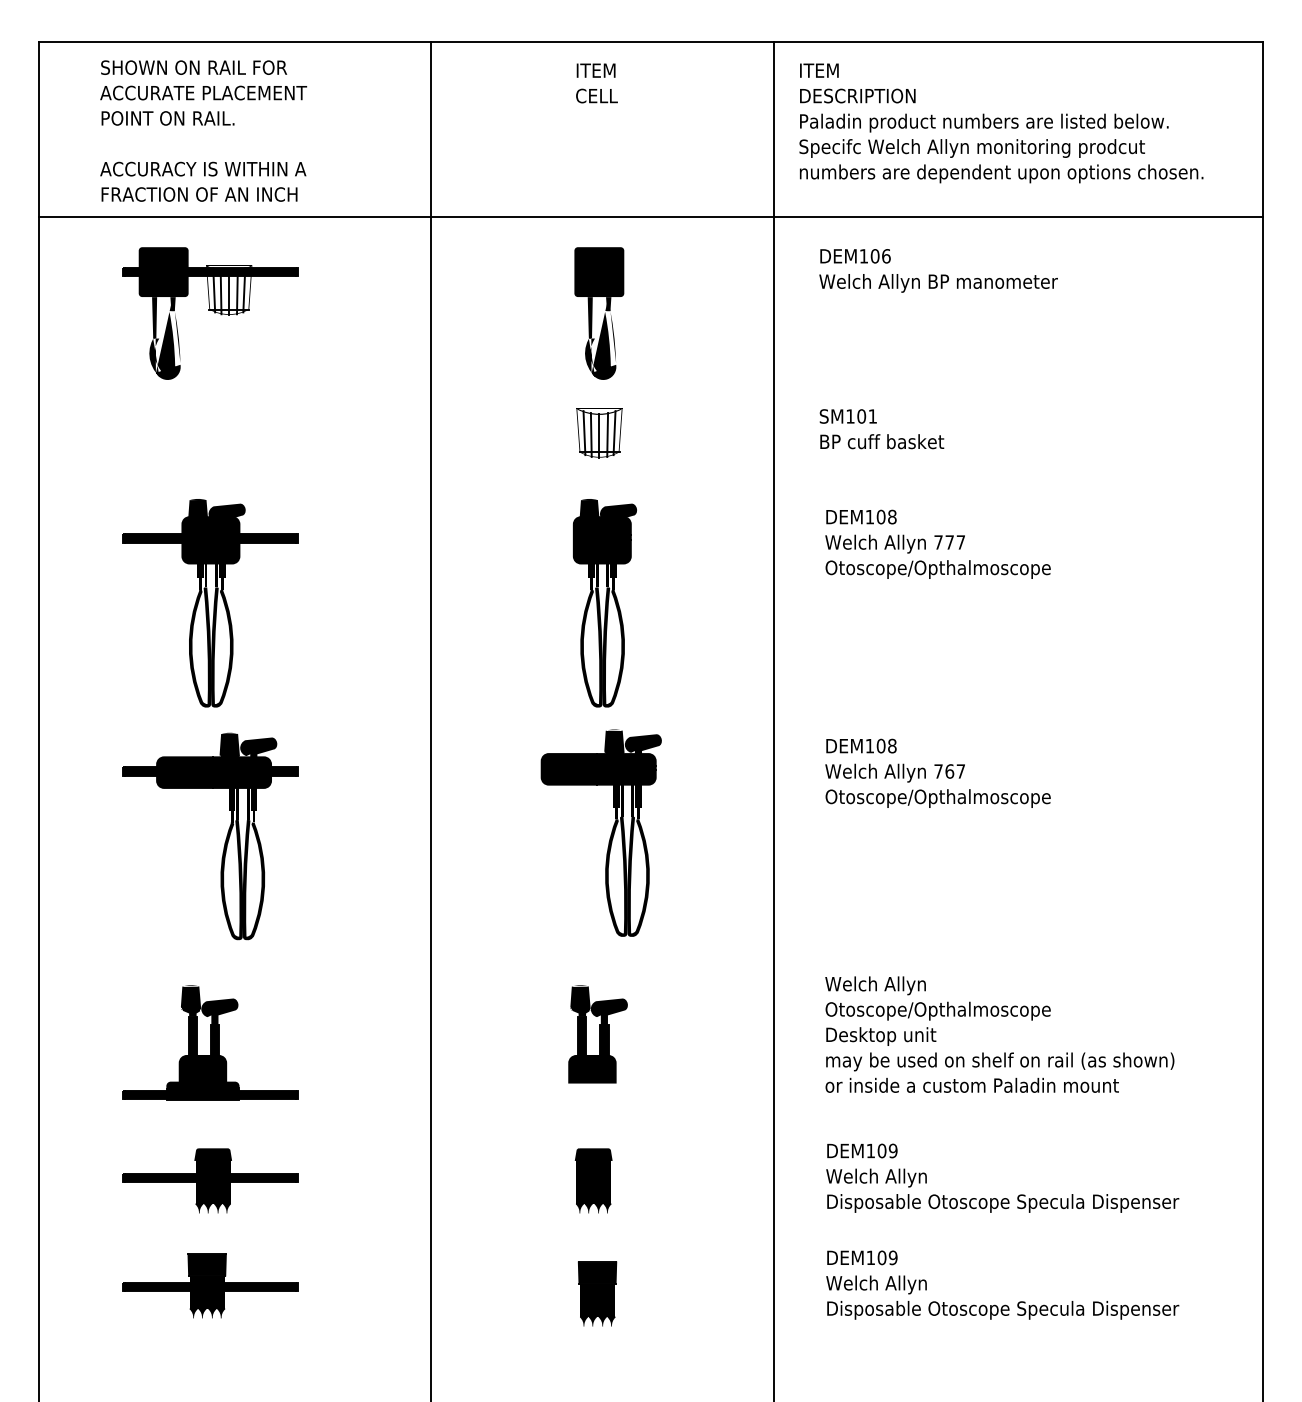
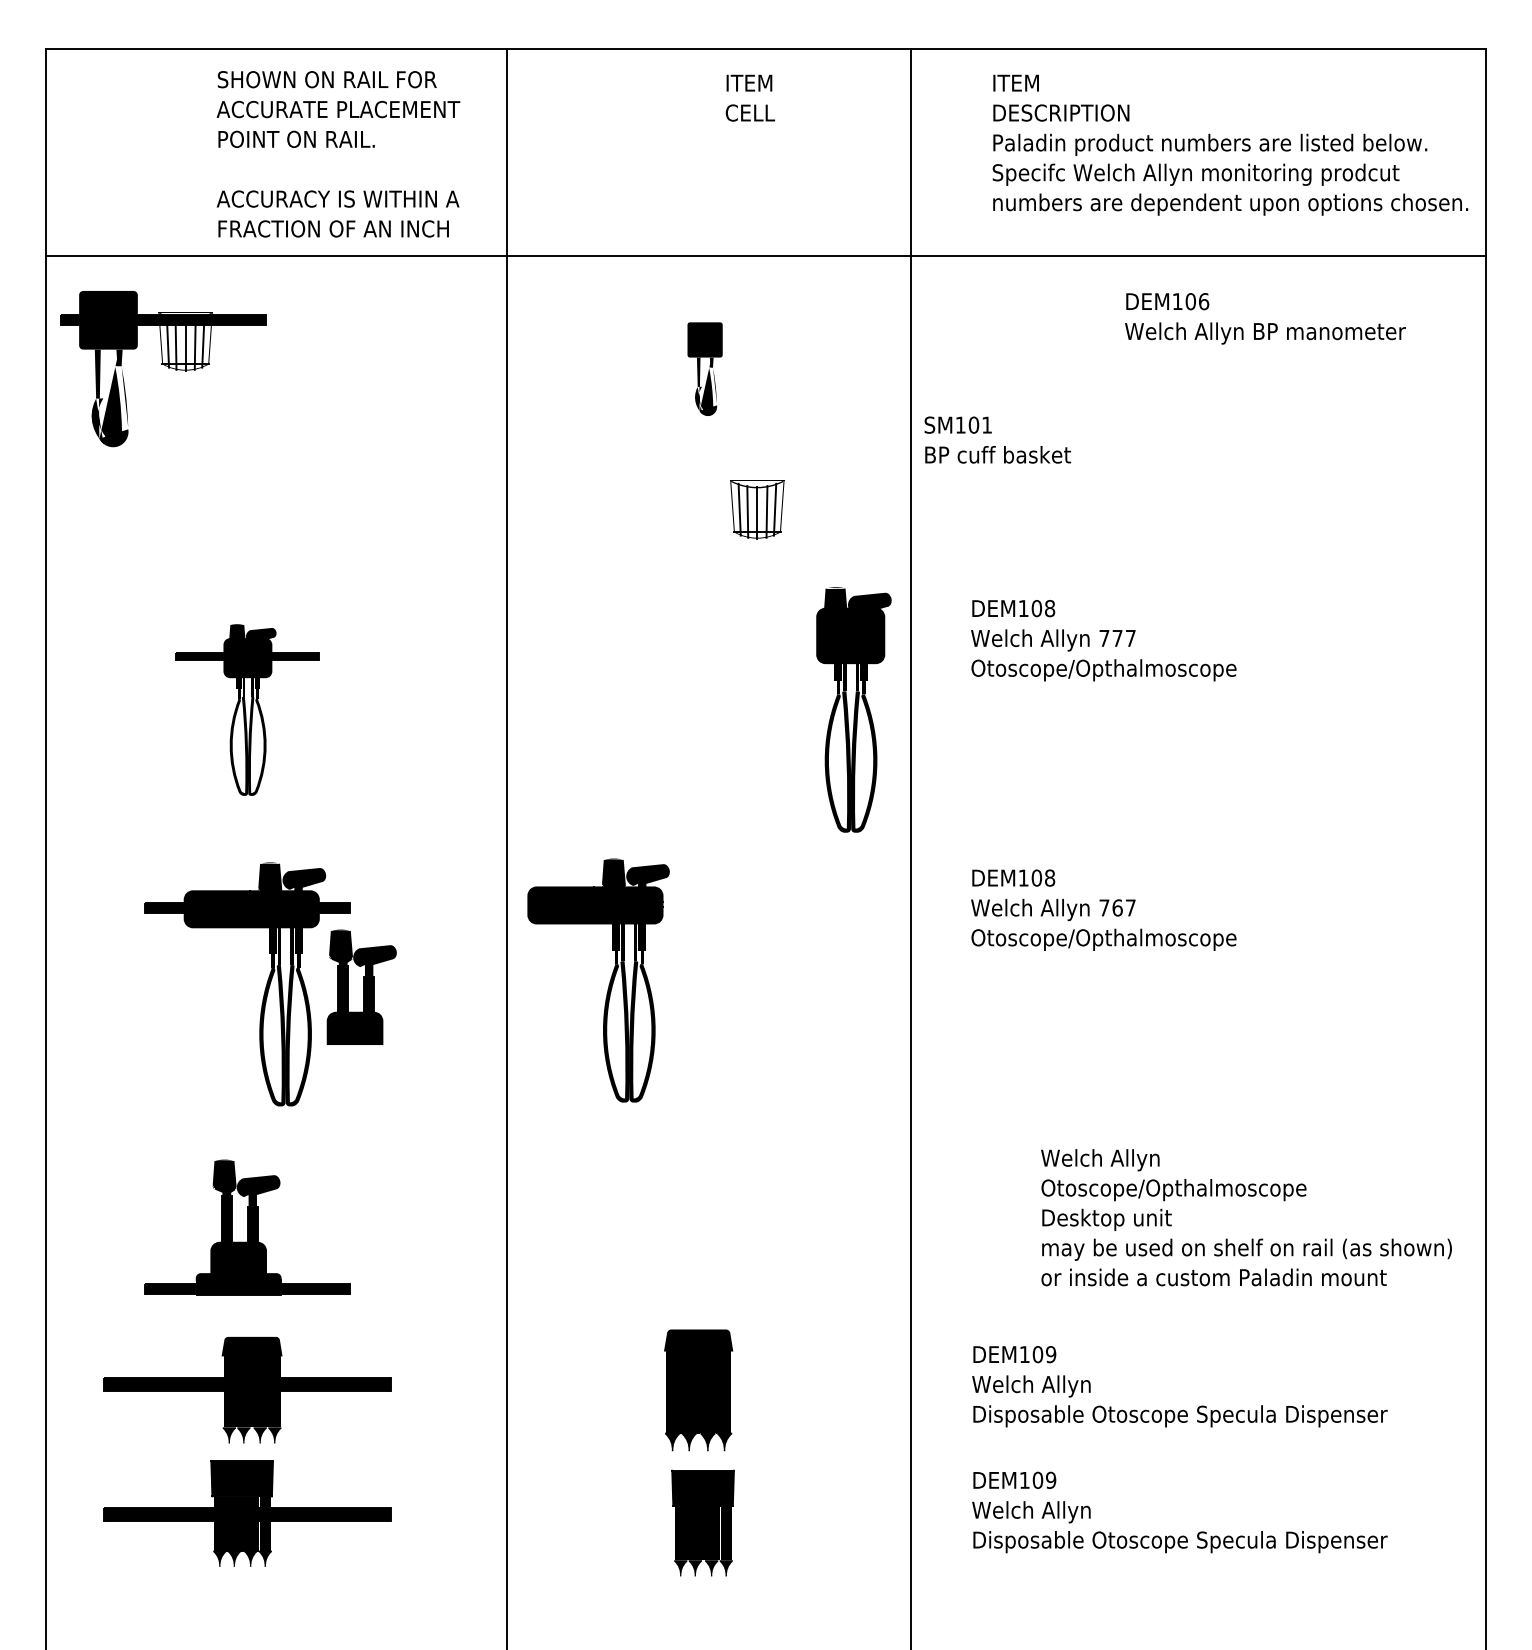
text: (596, 82) -> (749, 97), moved
text: (1001, 122) -> (1230, 144), moved
text: (203, 131) -> (338, 154), moved
text: (938, 270) -> (1265, 318), moved
part: (210, 313) -> (163, 369), moved
part: (598, 313) -> (704, 369), size x0.6
text: (881, 428) -> (997, 439), moved
part: (599, 432) -> (757, 509), moved
part: (210, 602) -> (247, 709), size x0.7
part: (604, 602) -> (853, 709), moved
part: (610, 833) -> (609, 981), moved
part: (597, 1033) -> (361, 986), moved
text: (999, 1034) -> (1246, 1217), moved
part: (210, 1180) -> (247, 1389), size x1.4
part: (593, 1180) -> (698, 1389), size x1.6
part: (210, 1286) -> (247, 1513), size x1.4
part: (597, 1293) -> (702, 1522), size x1.4

